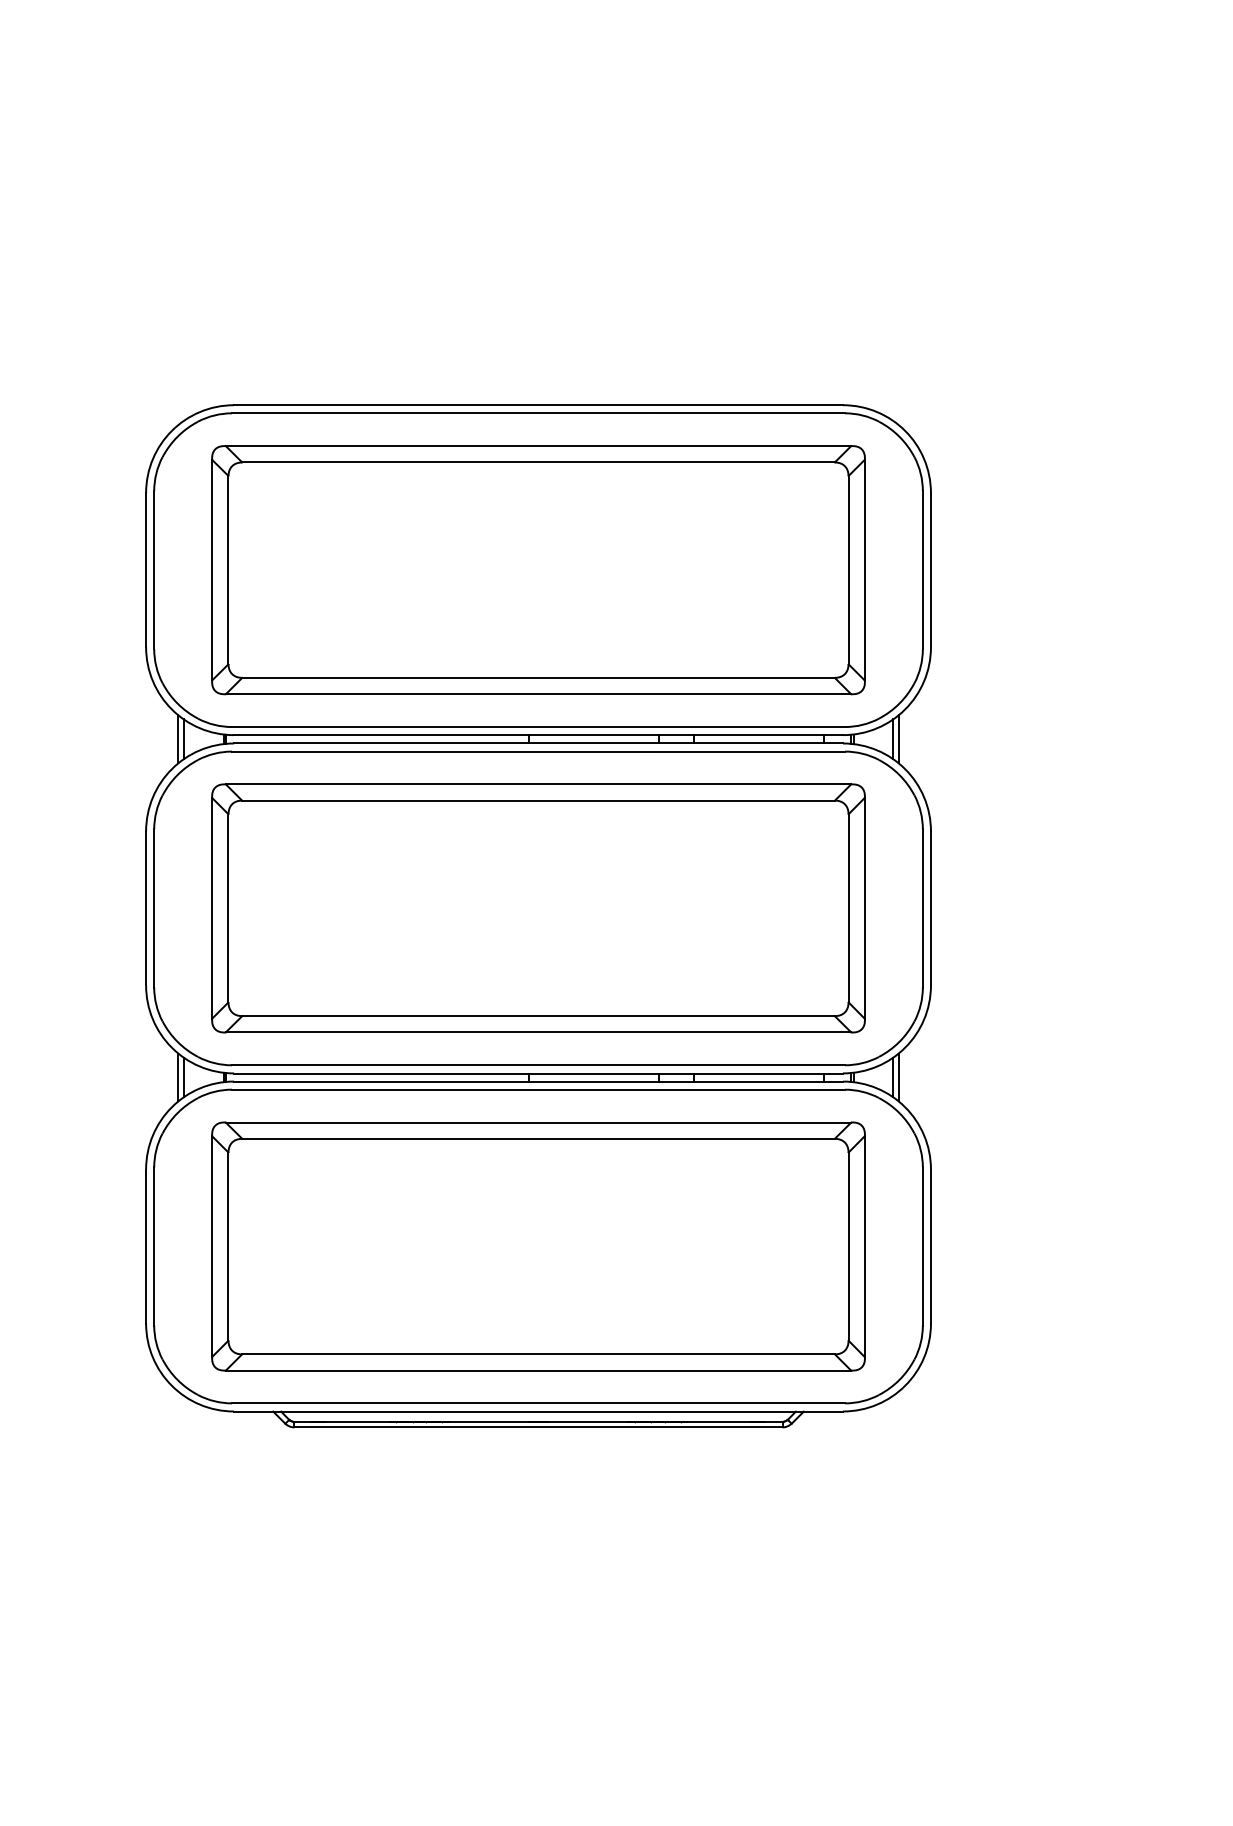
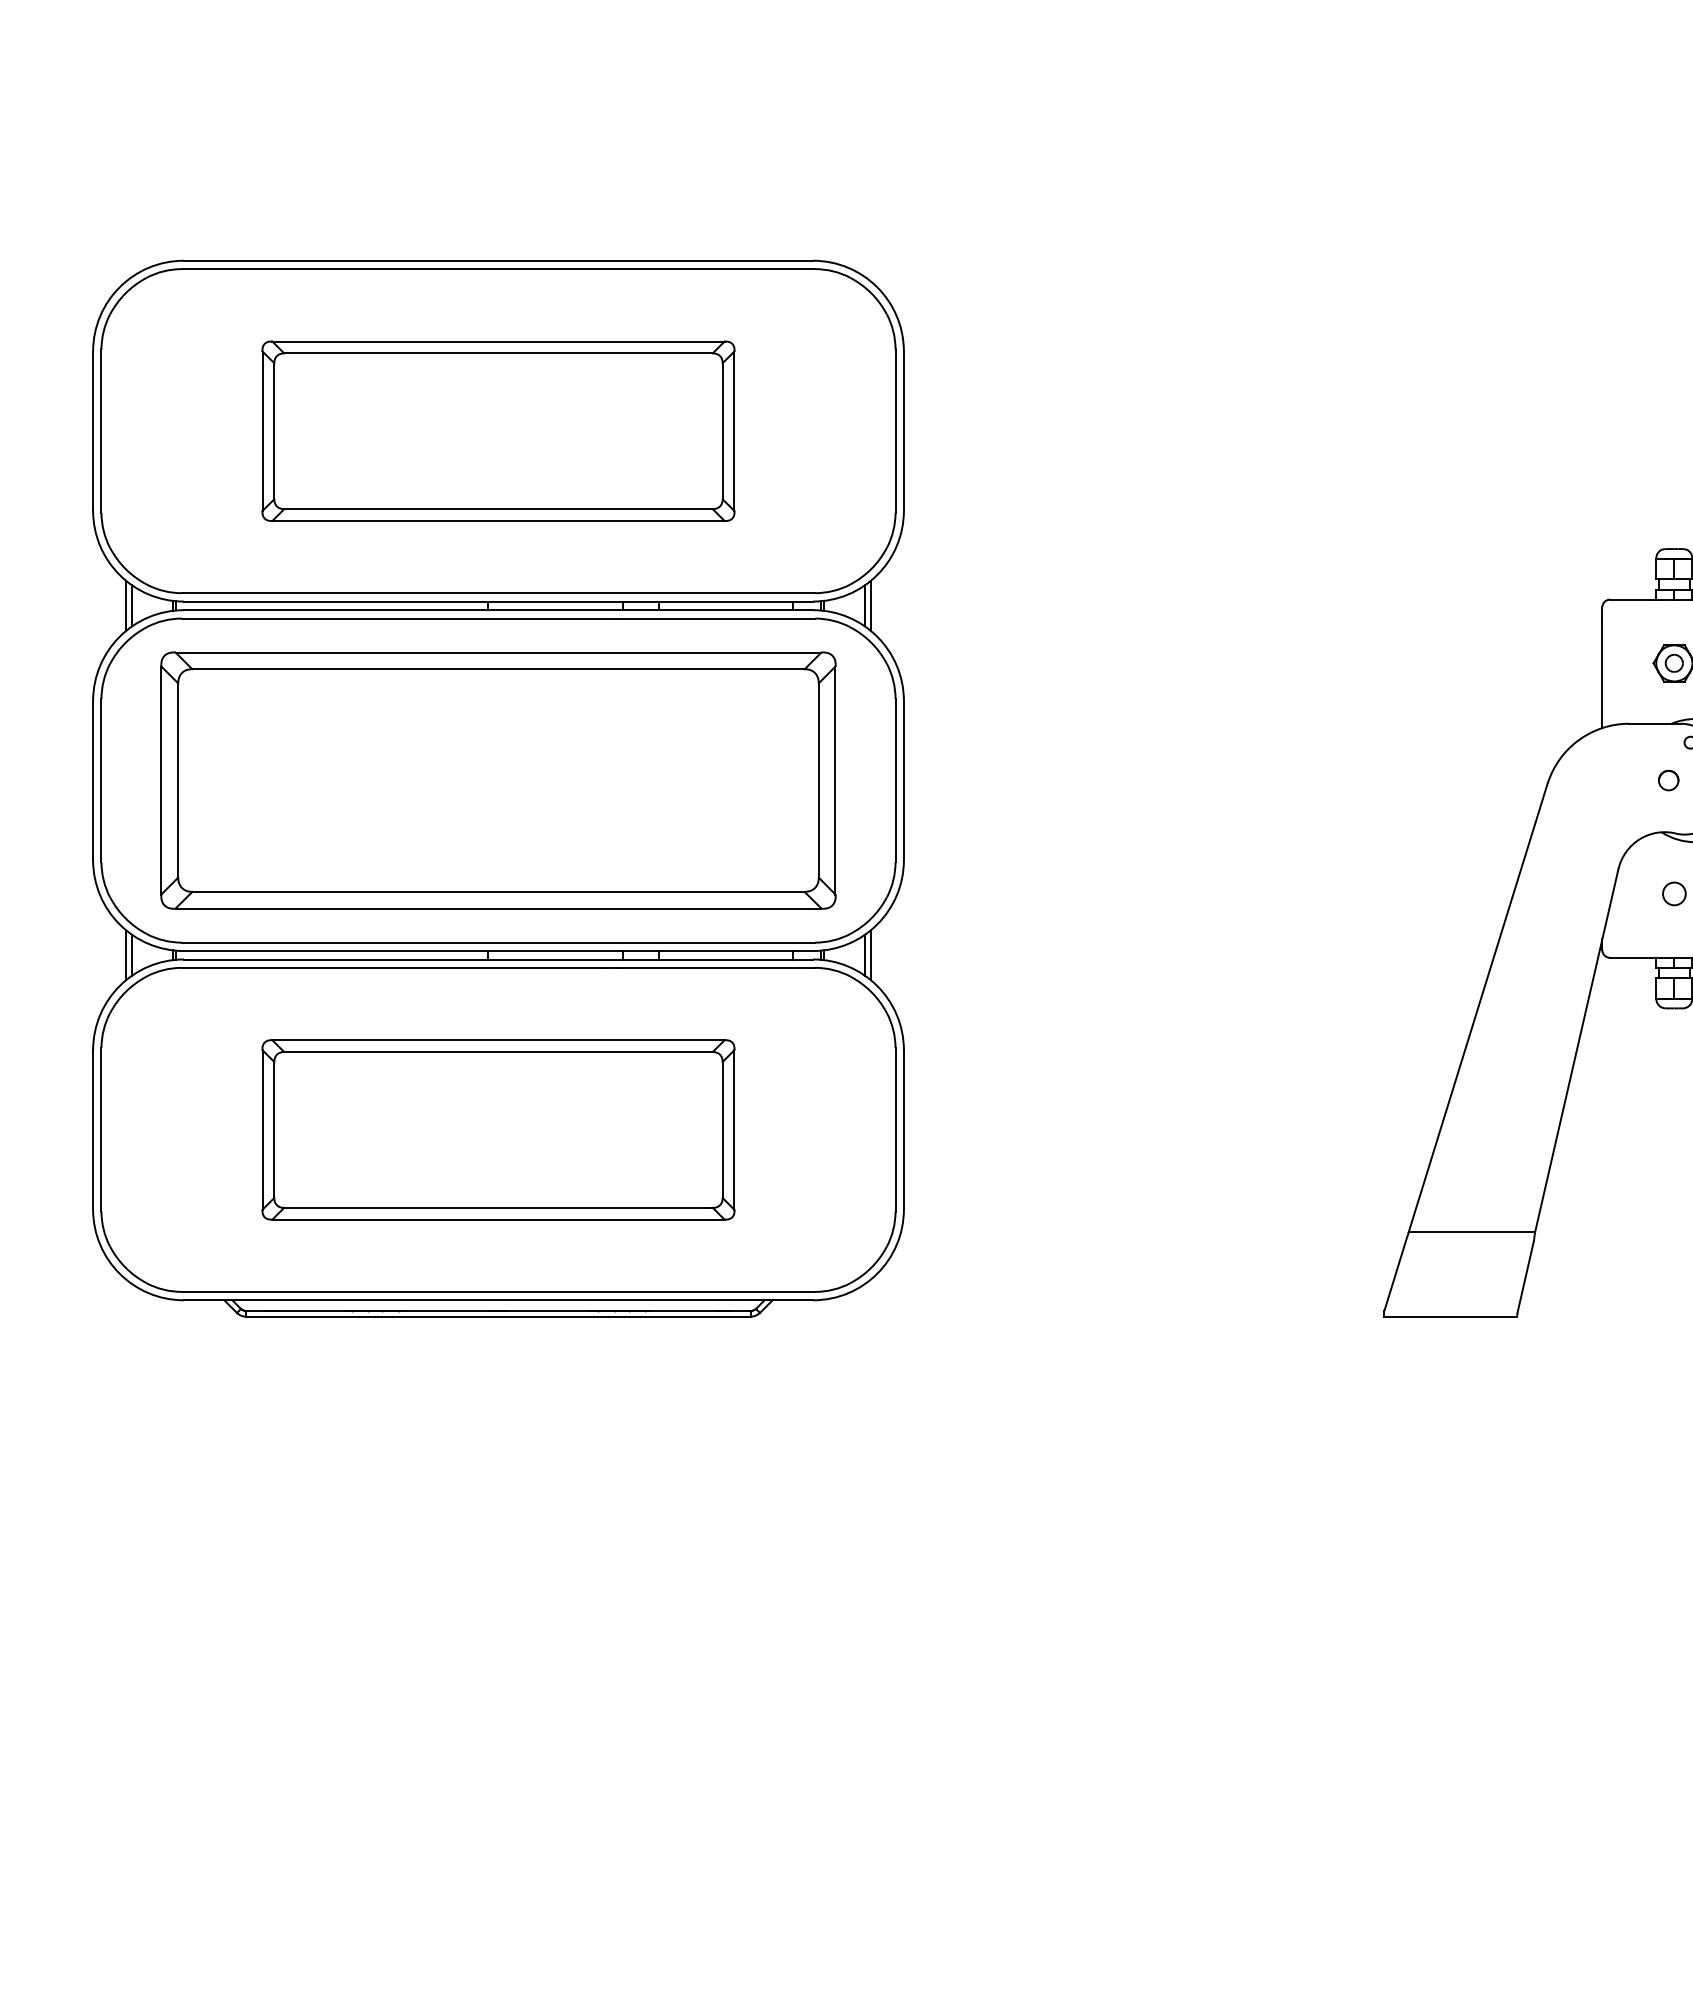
part: (538, 570) -> (498, 431), size x0.7
part: (538, 1246) -> (498, 1129), size x0.7

